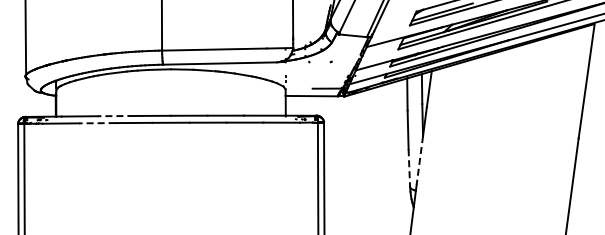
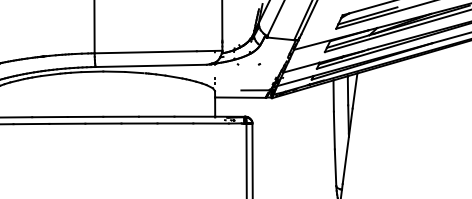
line: (115, 116) -> (49, 117), dashed -> solid
line: (96, 123) -> (30, 124), dashed -> solid
line: (419, 160) -> (345, 160), dashed -> solid
line: (409, 168) -> (335, 168), dashed -> solid

